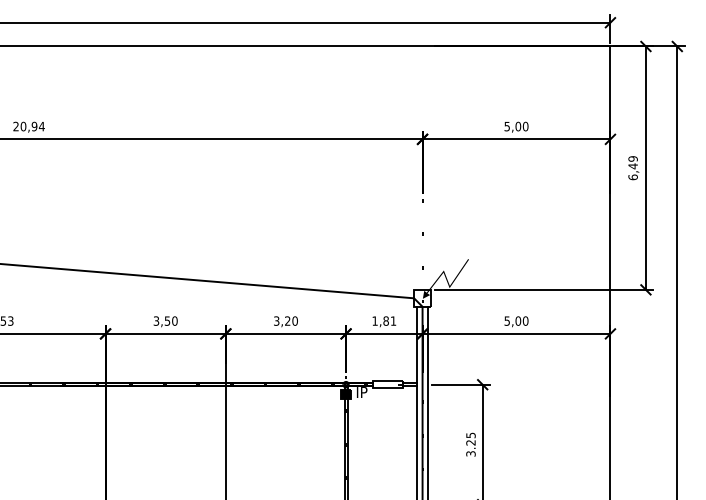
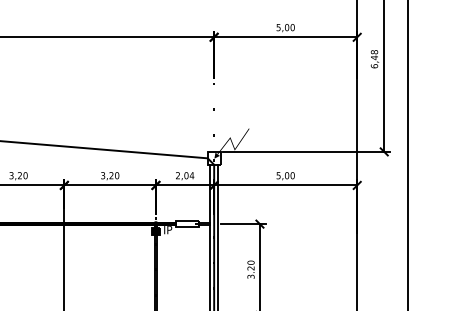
text: (632, 158) -> (374, 51), 6,49 -> 6,48
text: (167, 320) -> (19, 175), 3,50 -> 3,20
text: (384, 320) -> (185, 175), 1,81 -> 2,04
text: (470, 435) -> (250, 262), 3.25 -> 3.20

